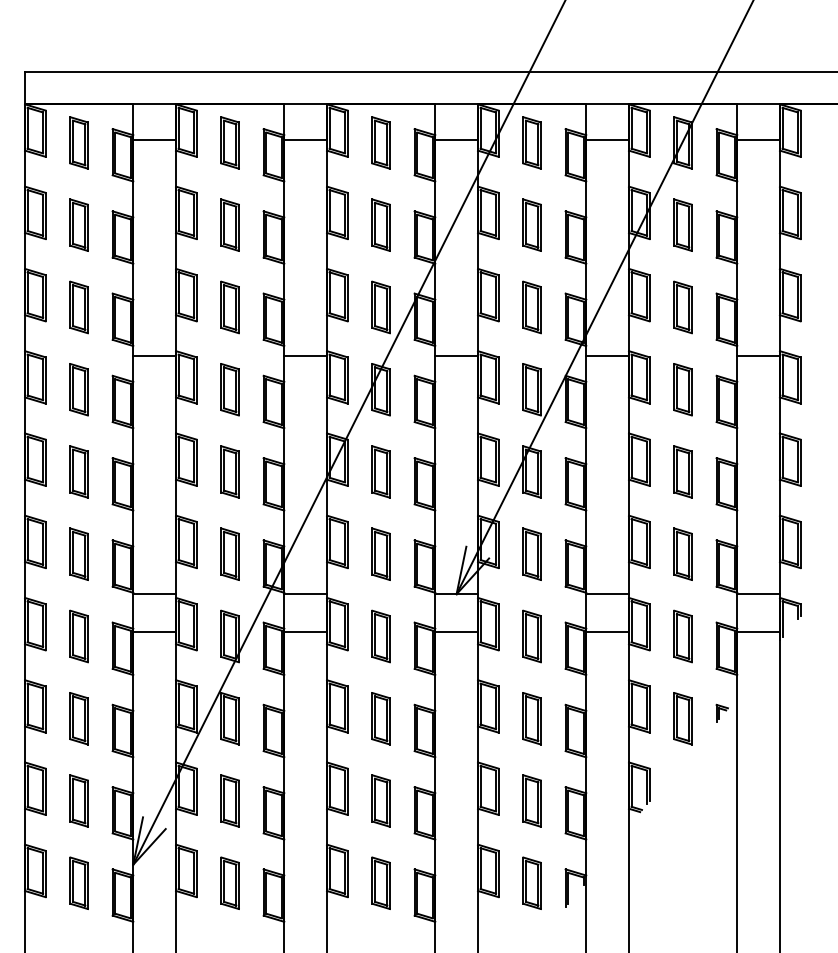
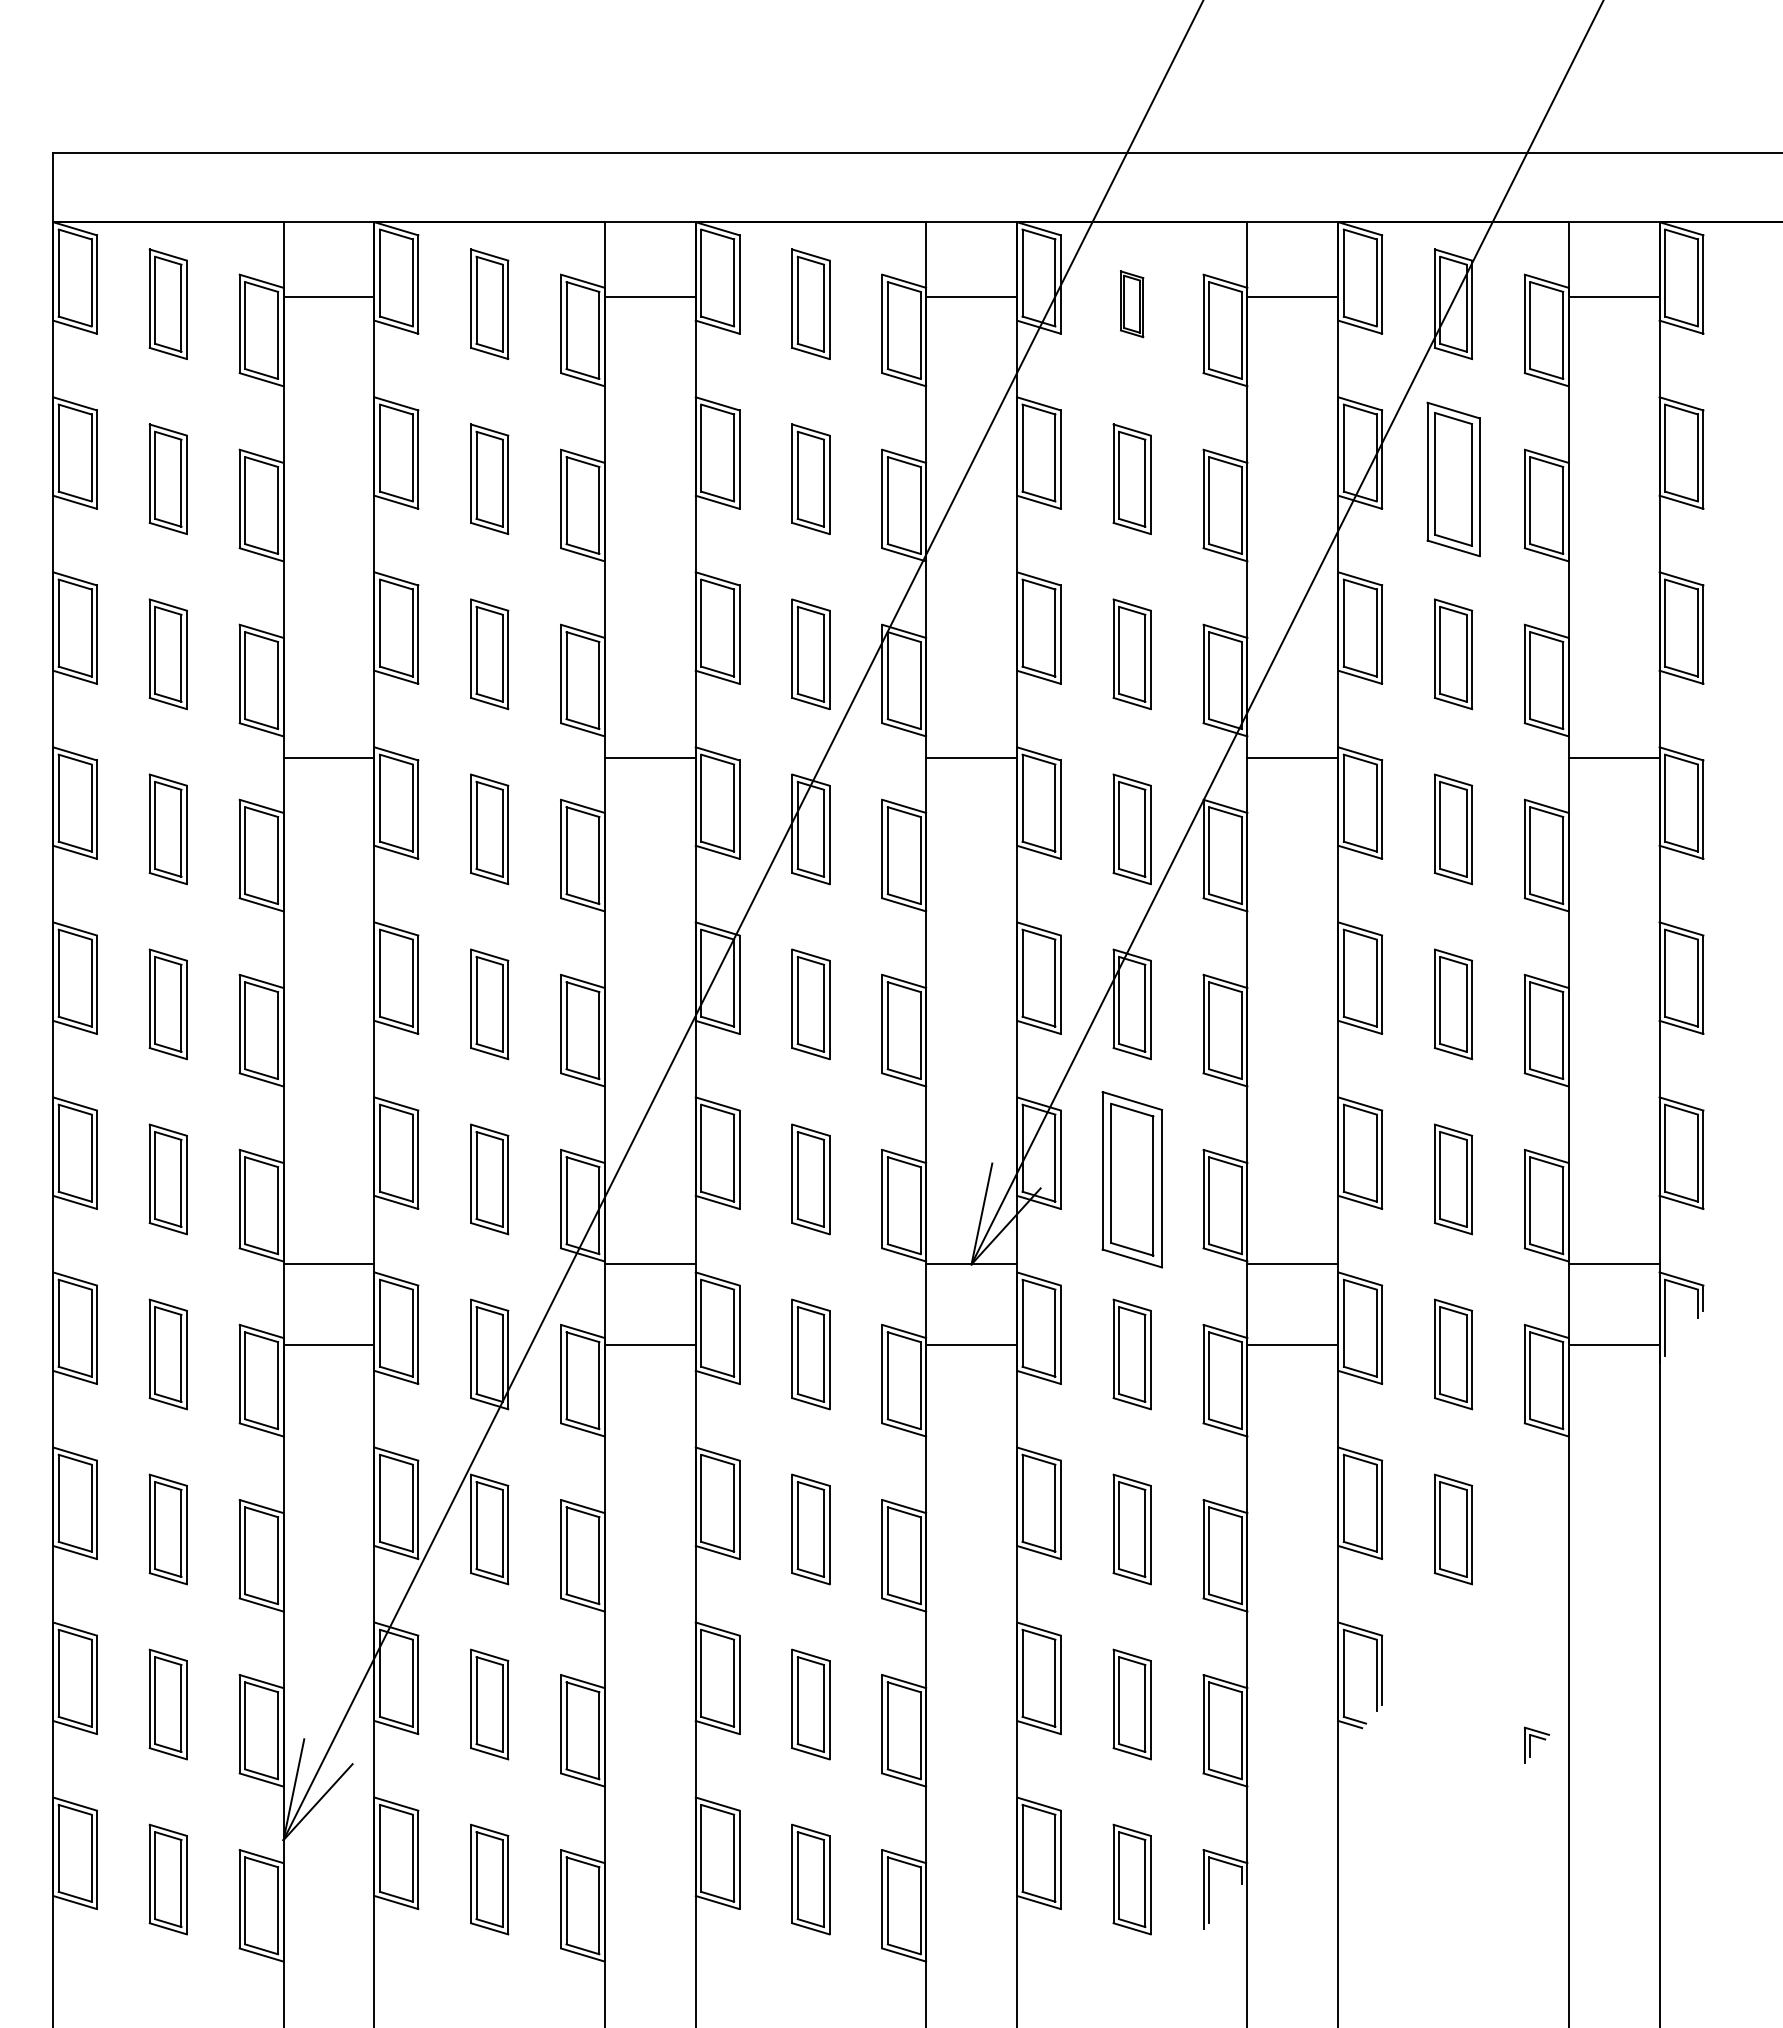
part: (531, 142) -> (1130, 303), size x0.6
part: (682, 224) -> (1452, 477), size x1.4
part: (531, 553) -> (1130, 1177), size x1.6
part: (721, 712) -> (1535, 1743), moved

